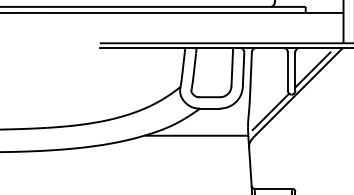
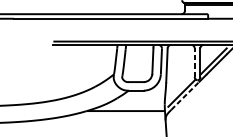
line: (287, 70) -> (194, 62), solid -> dashed
line: (275, 115) -> (185, 95), solid -> dashed

